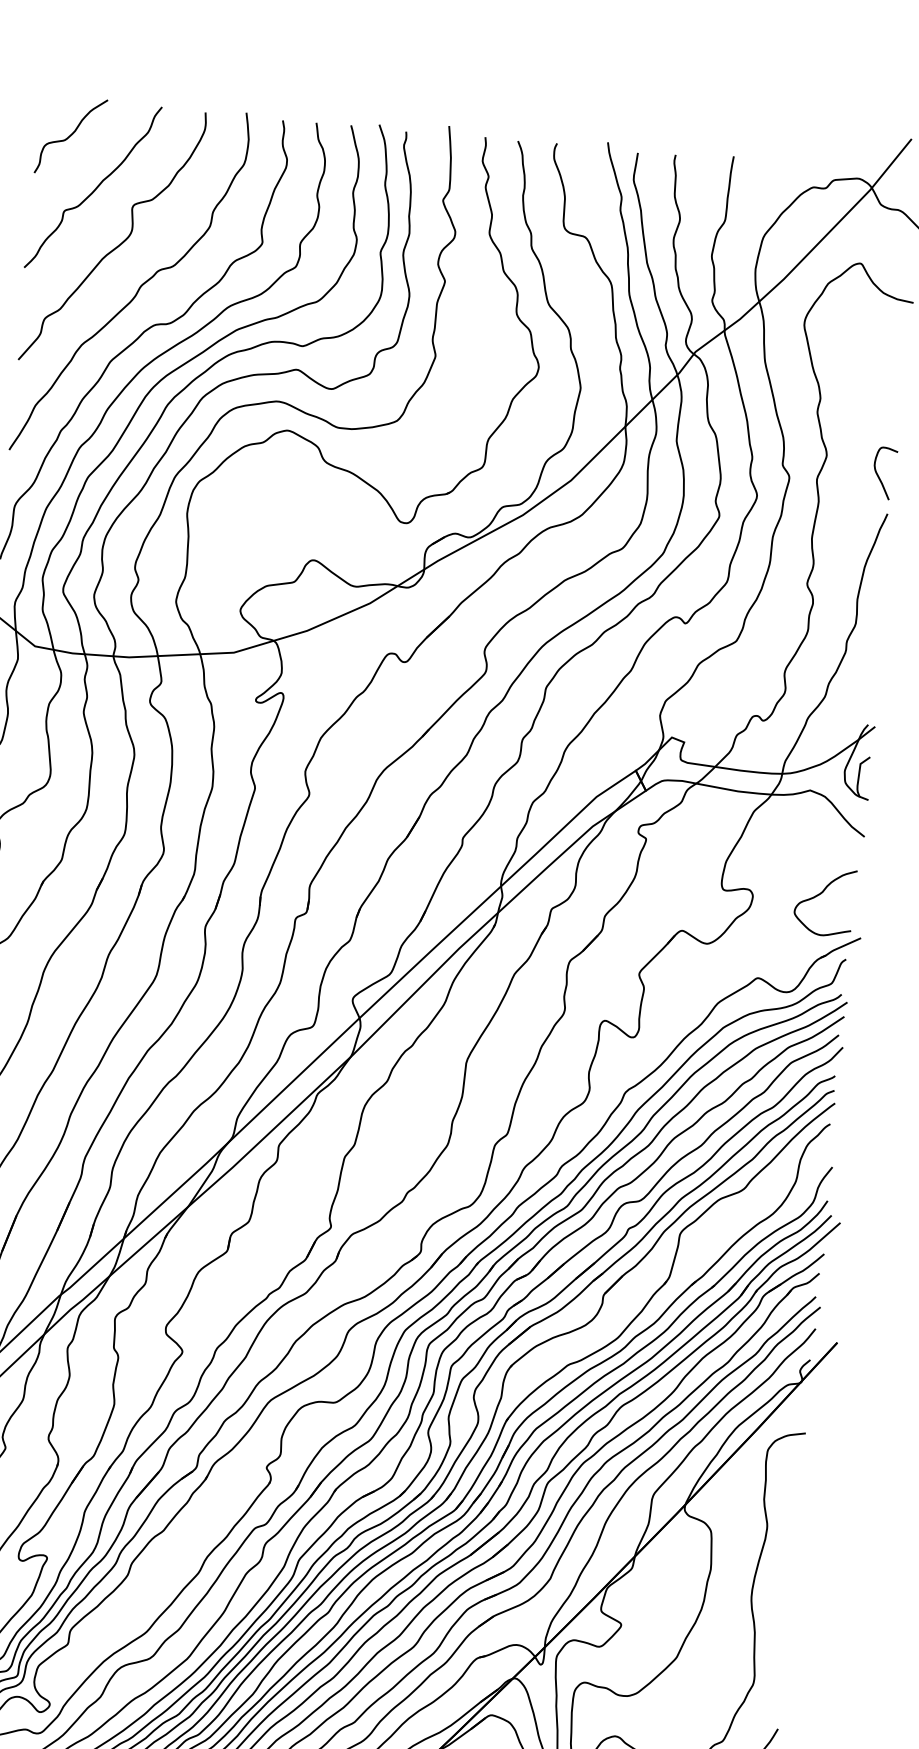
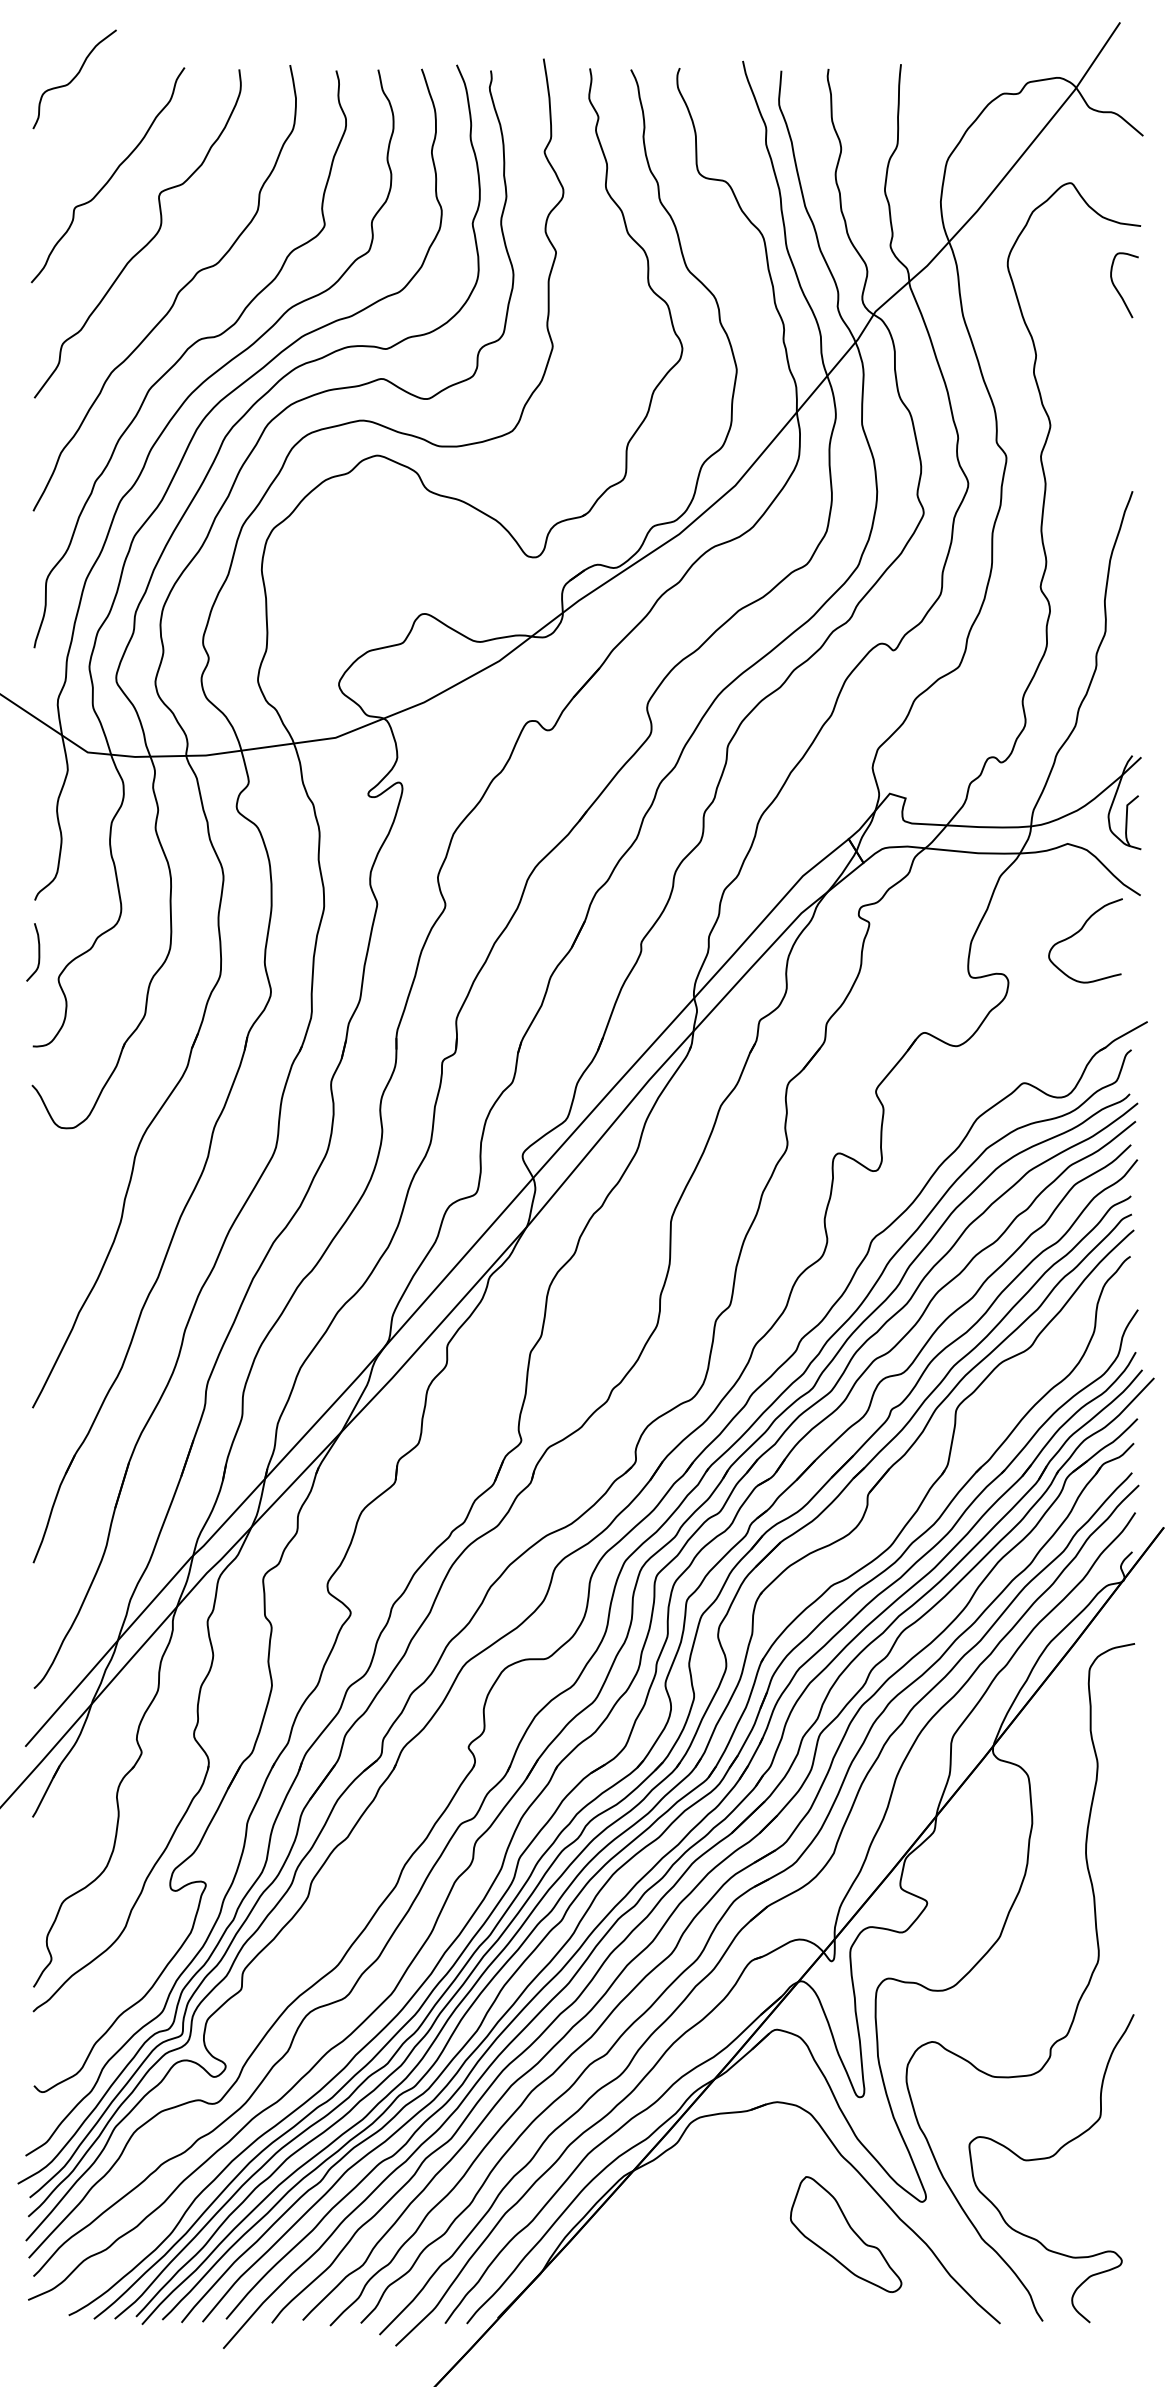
curve: (70, 136) -> (74, 79), moved
curve: (878, 475) -> (1117, 288), moved
curve: (820, 894) -> (1079, 932), moved

